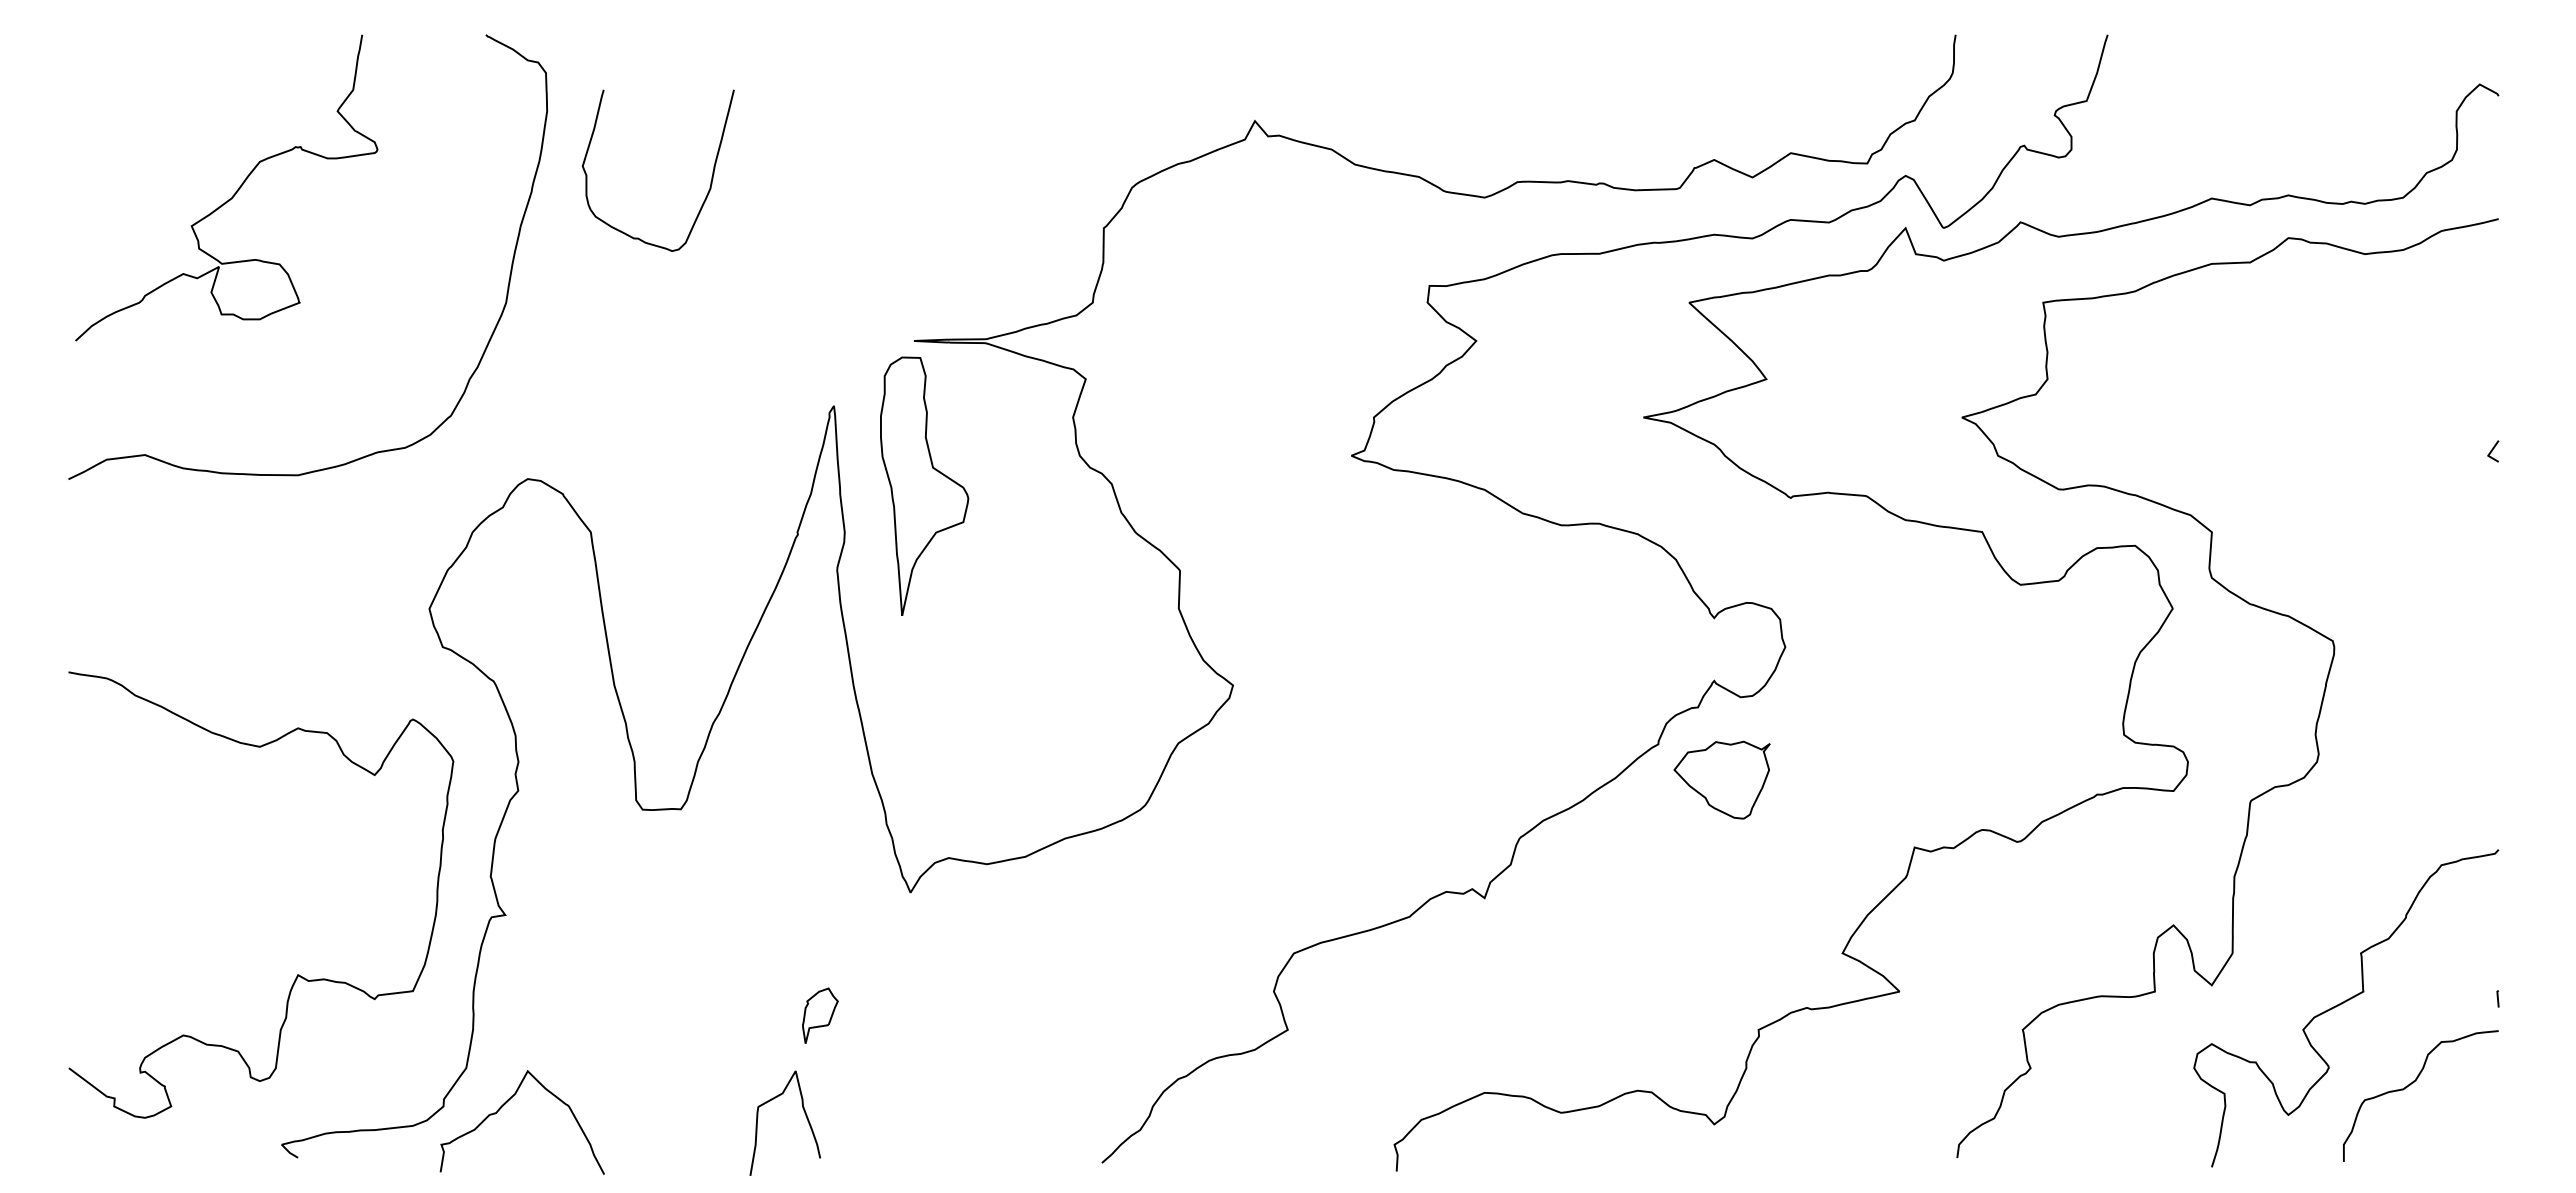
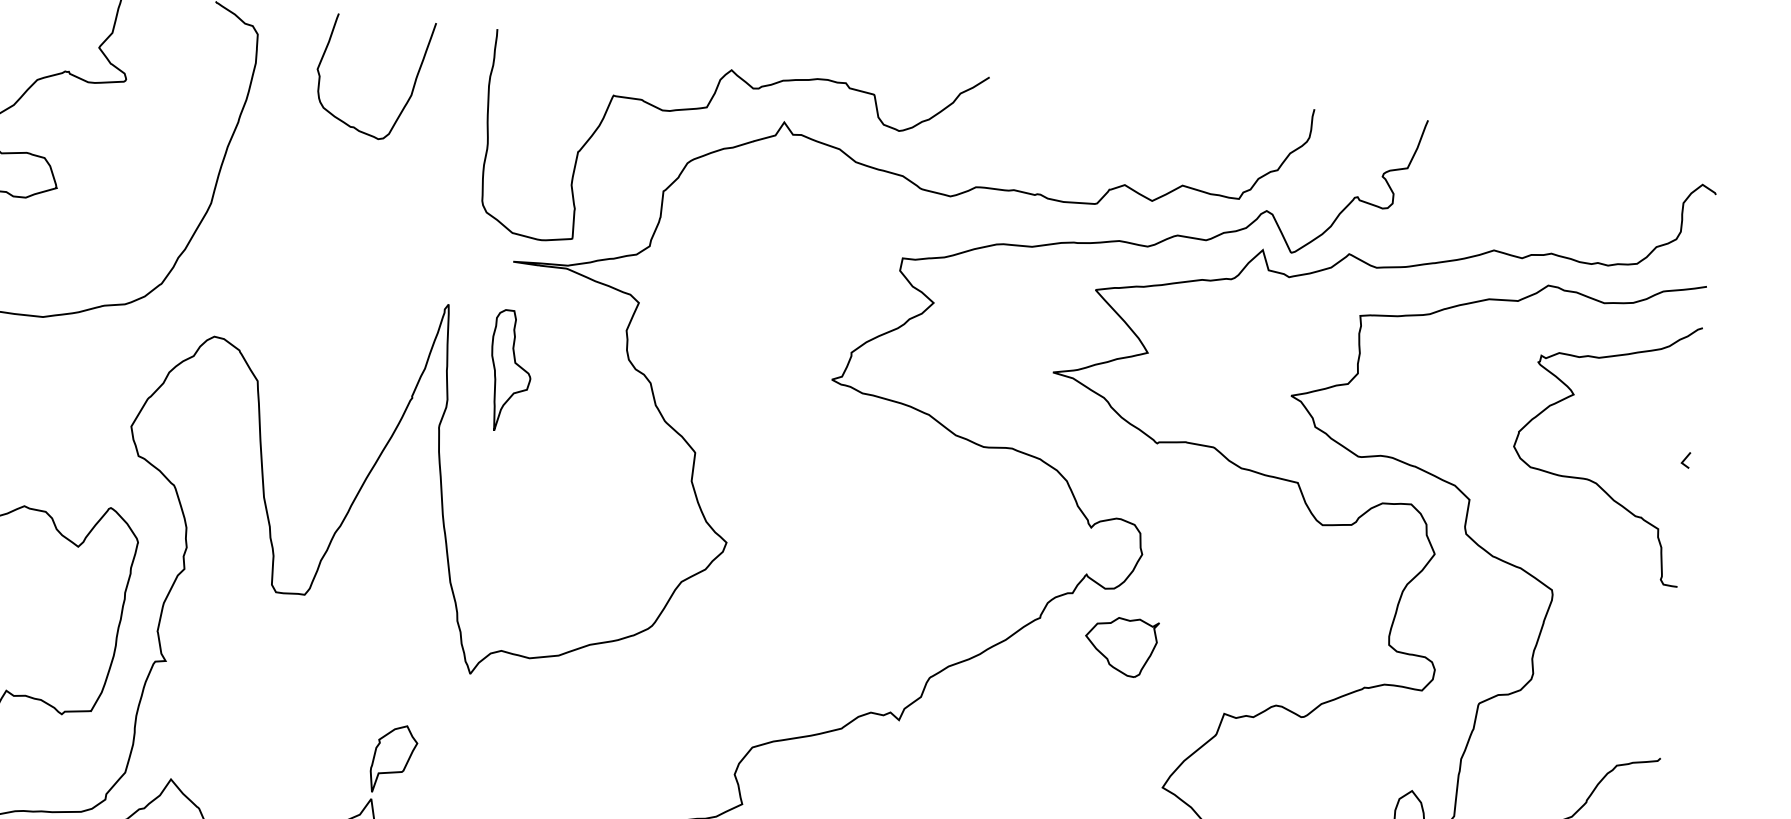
curve: (1150, 112) -> (706, 108), added
curve: (710, 181) -> (412, 89), moved
part: (924, 486) -> (510, 371), size x0.62
curve: (2368, 489) -> (1589, 479), added
part: (1721, 779) -> (1120, 646), moved
part: (820, 1015) -> (393, 759), size x1.67

